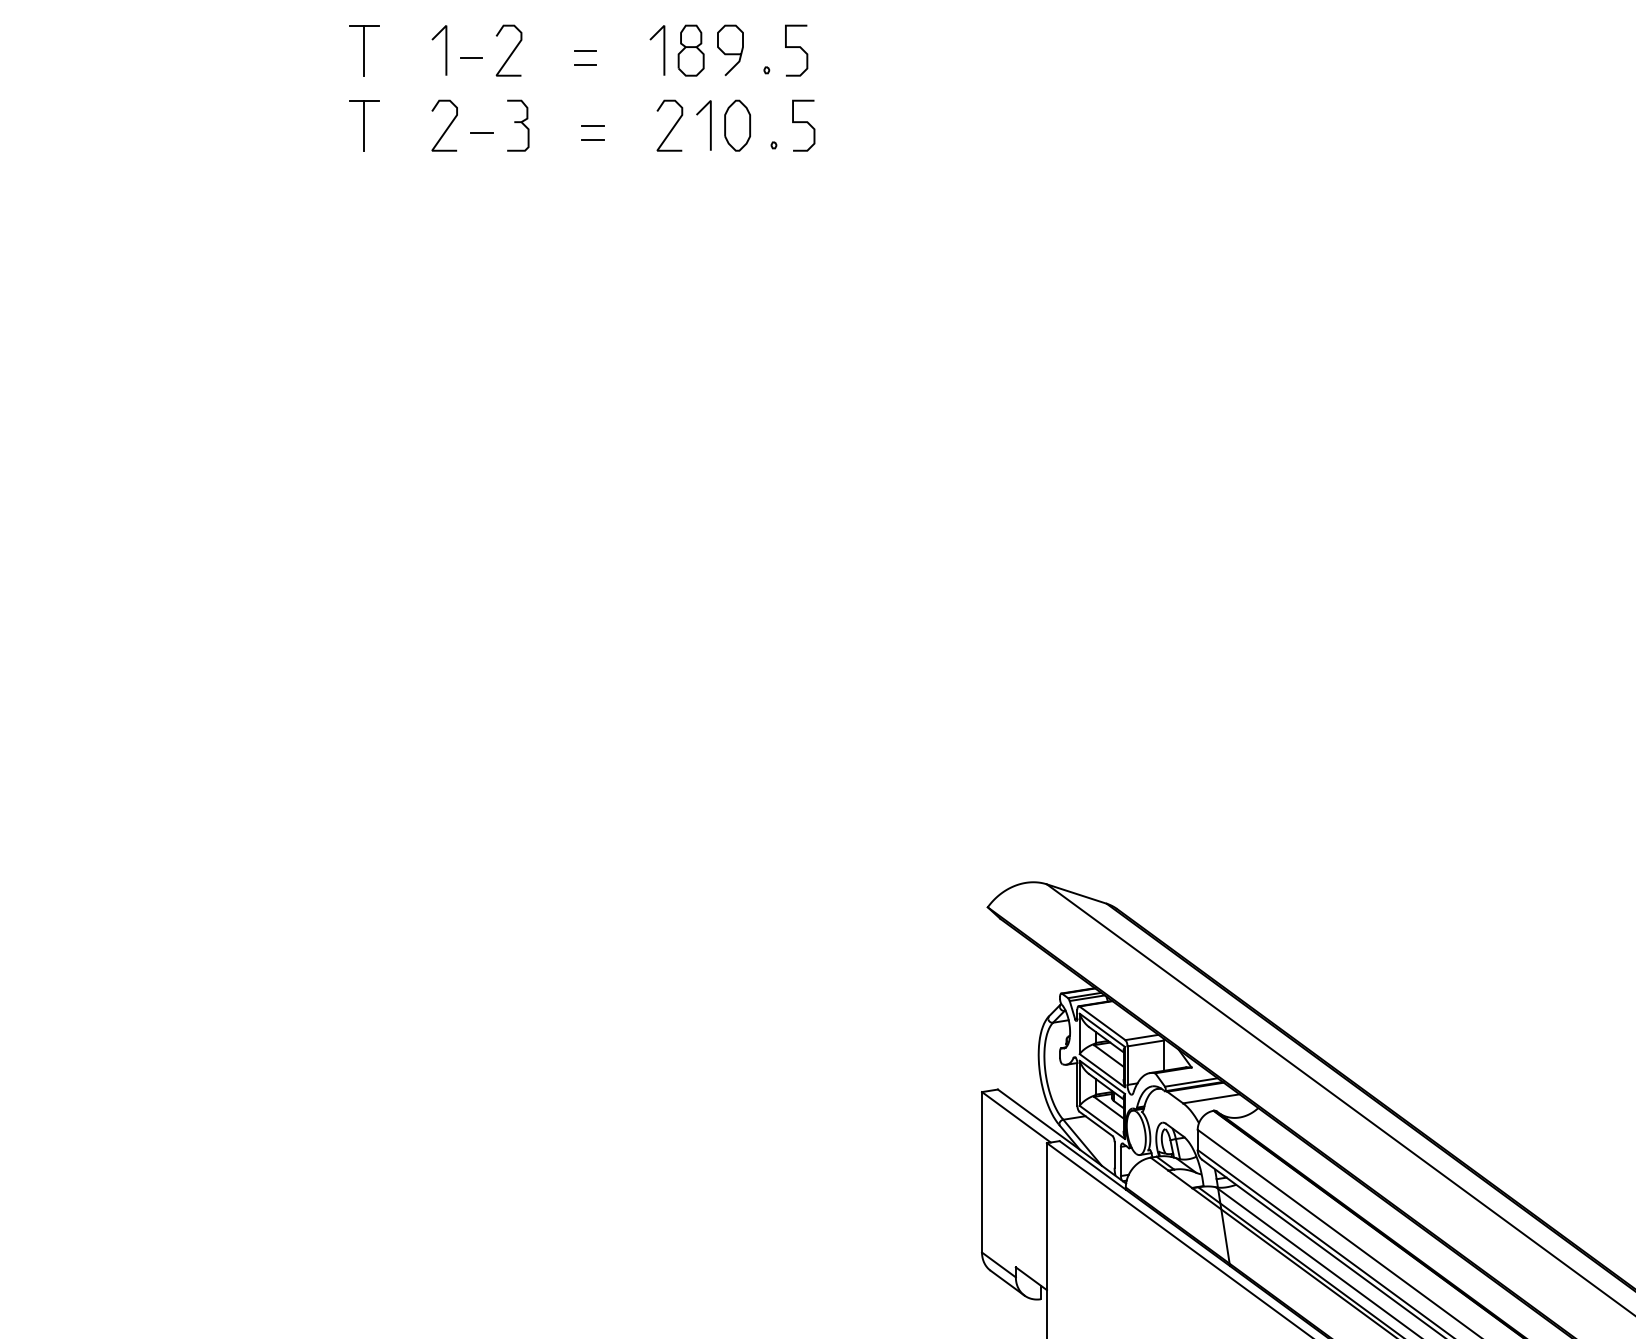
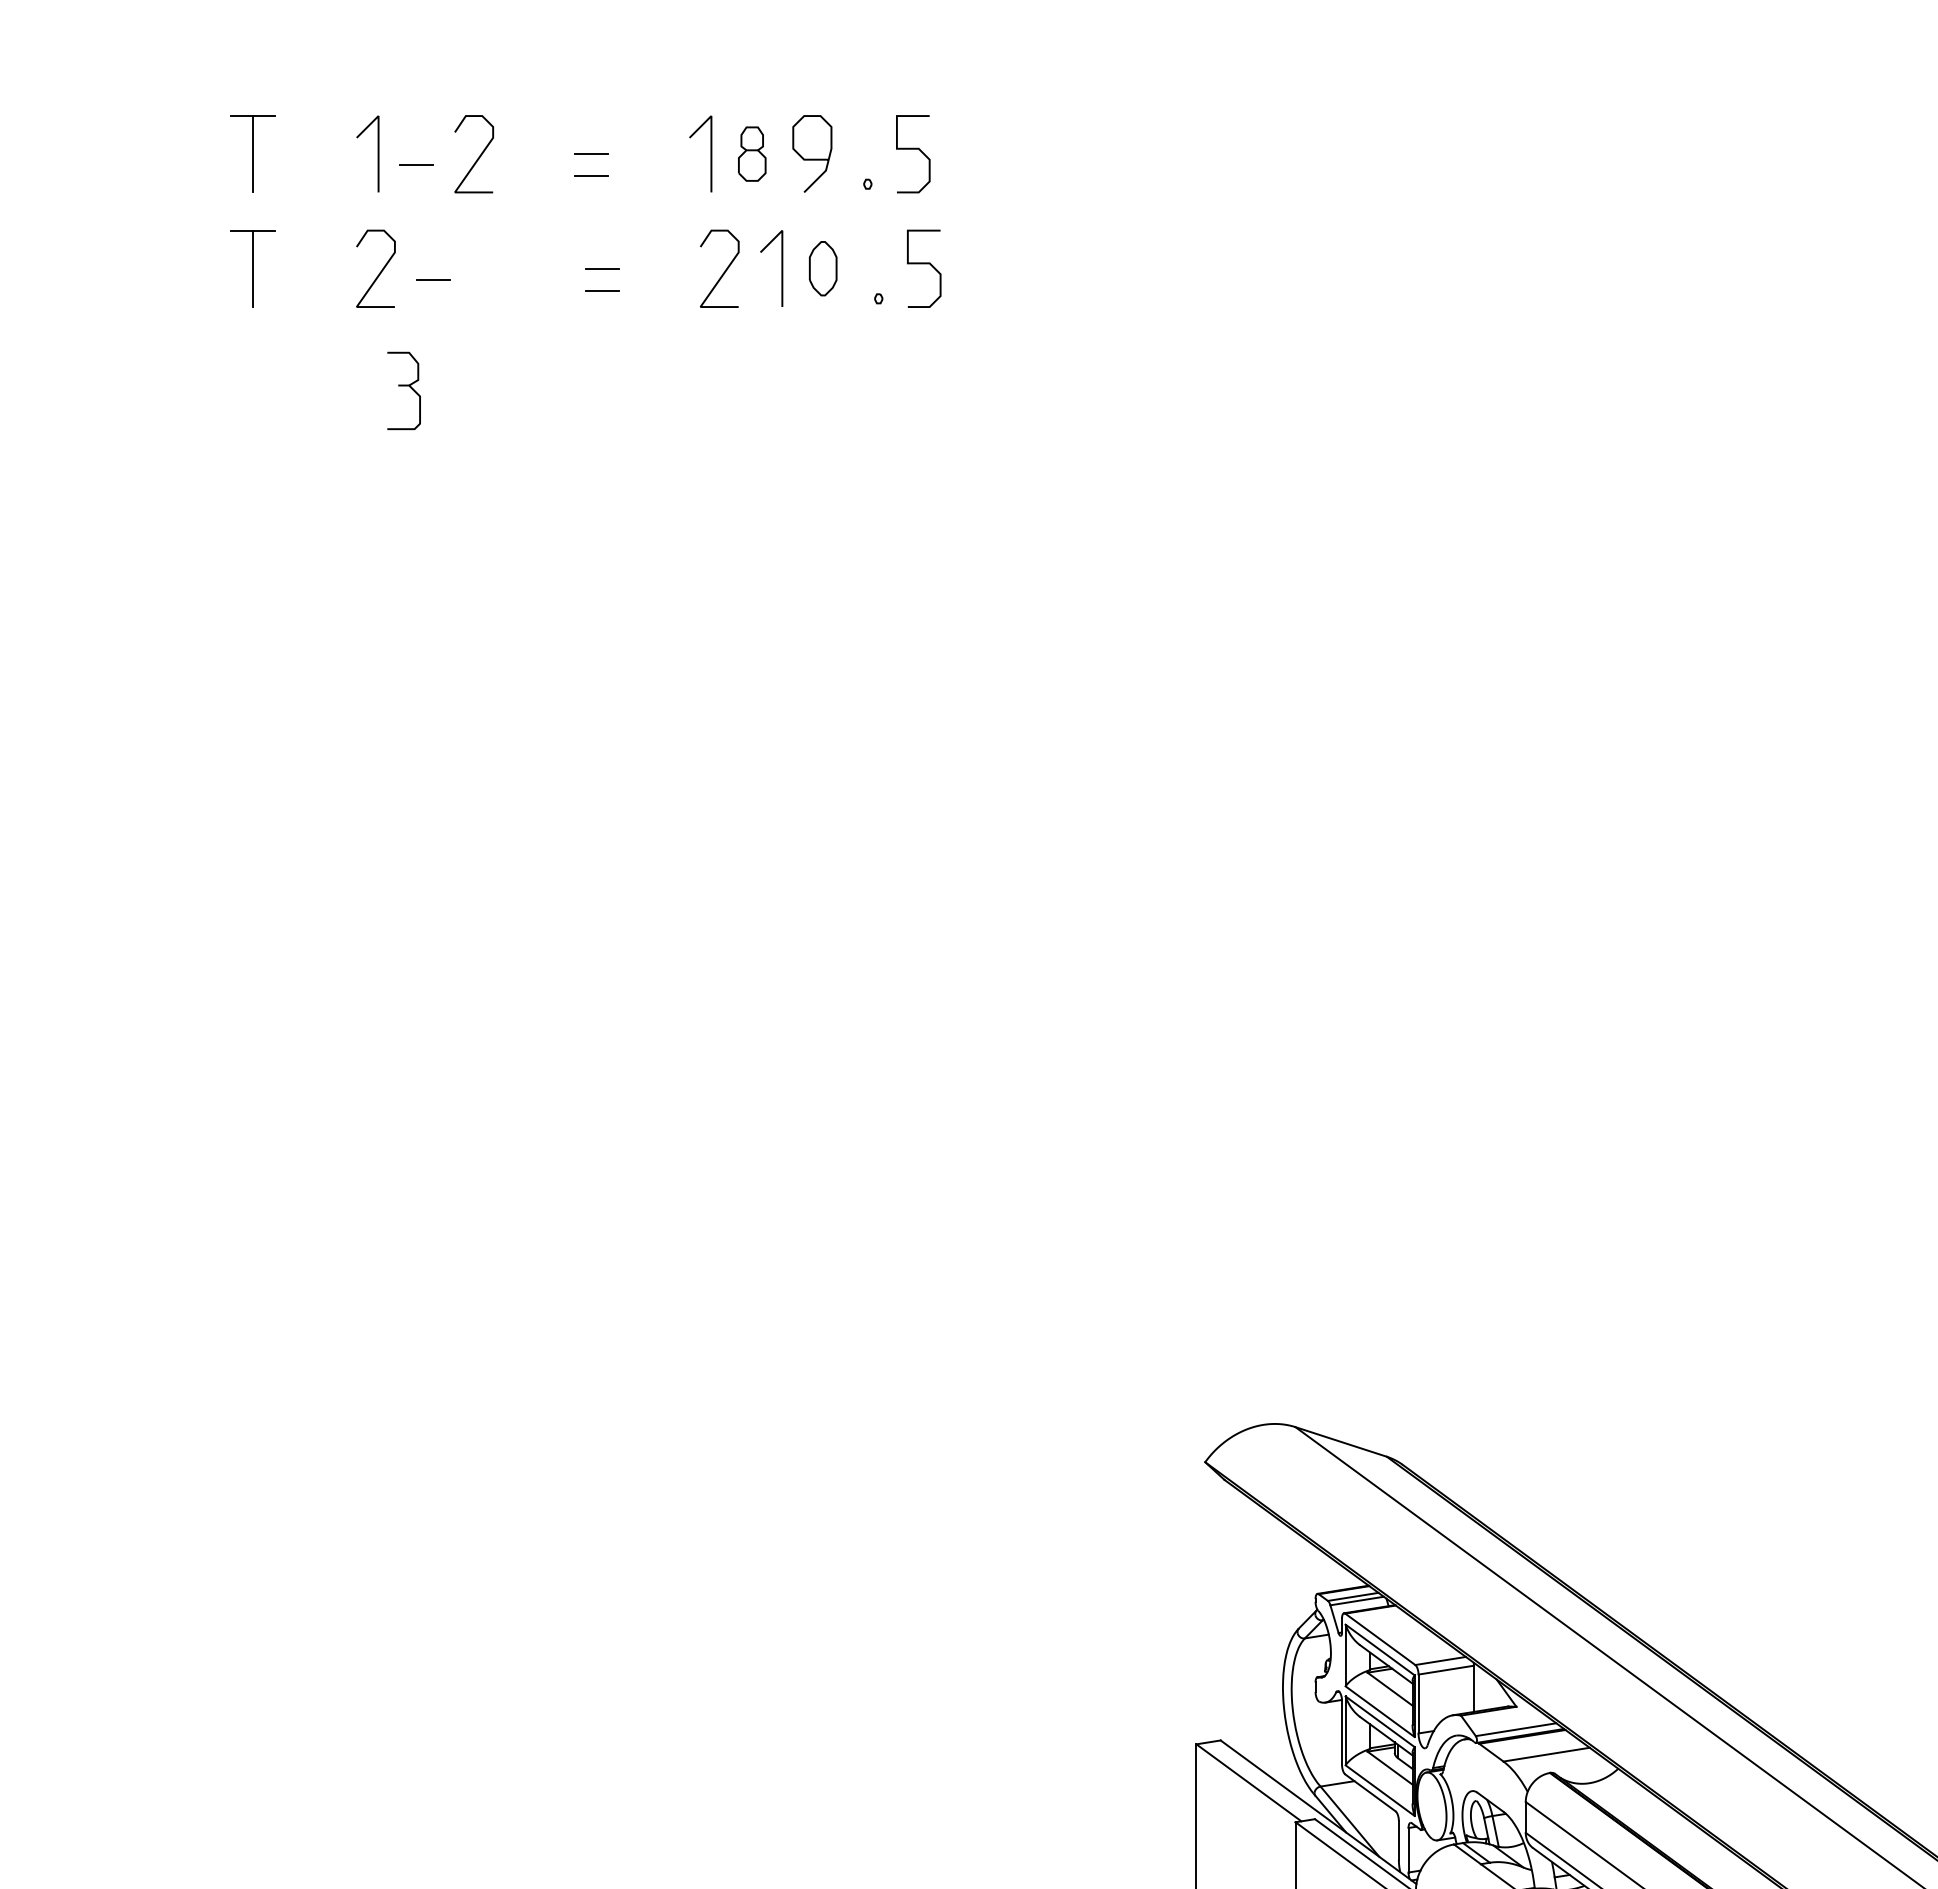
part: (690, 50) -> (751, 153), size x0.7
part: (518, 125) -> (404, 390), moved
part: (737, 125) -> (823, 268), size x0.7

